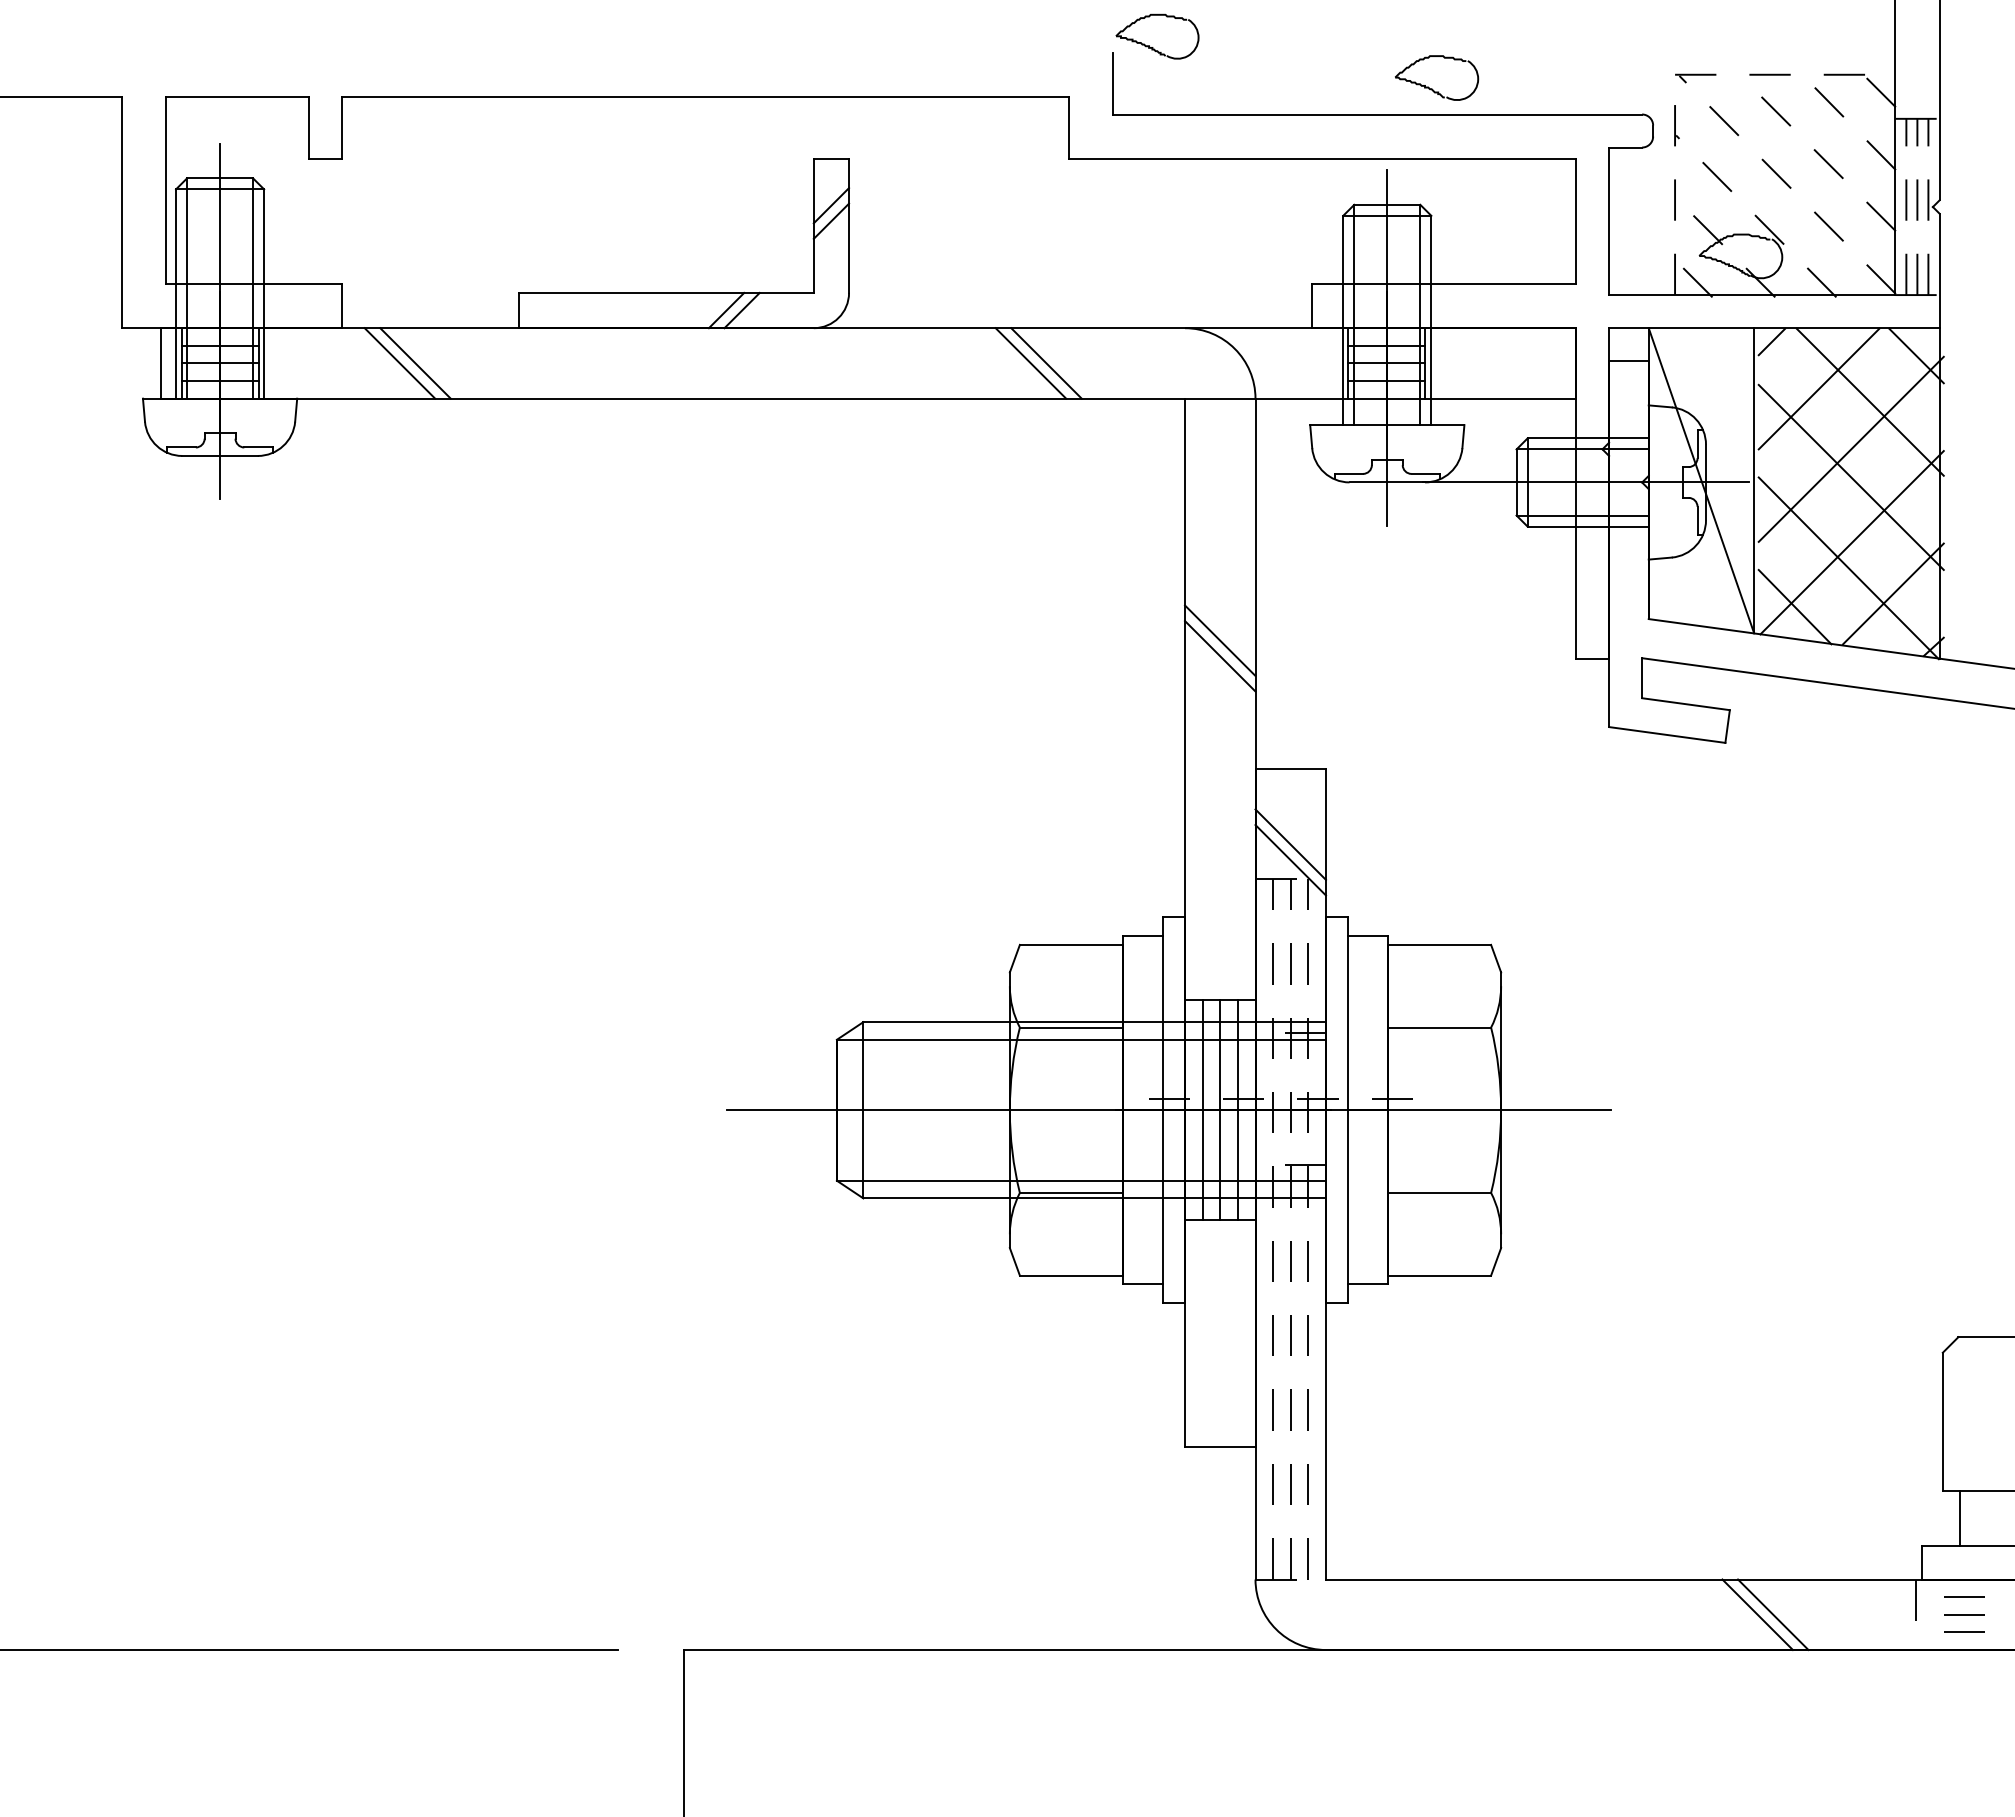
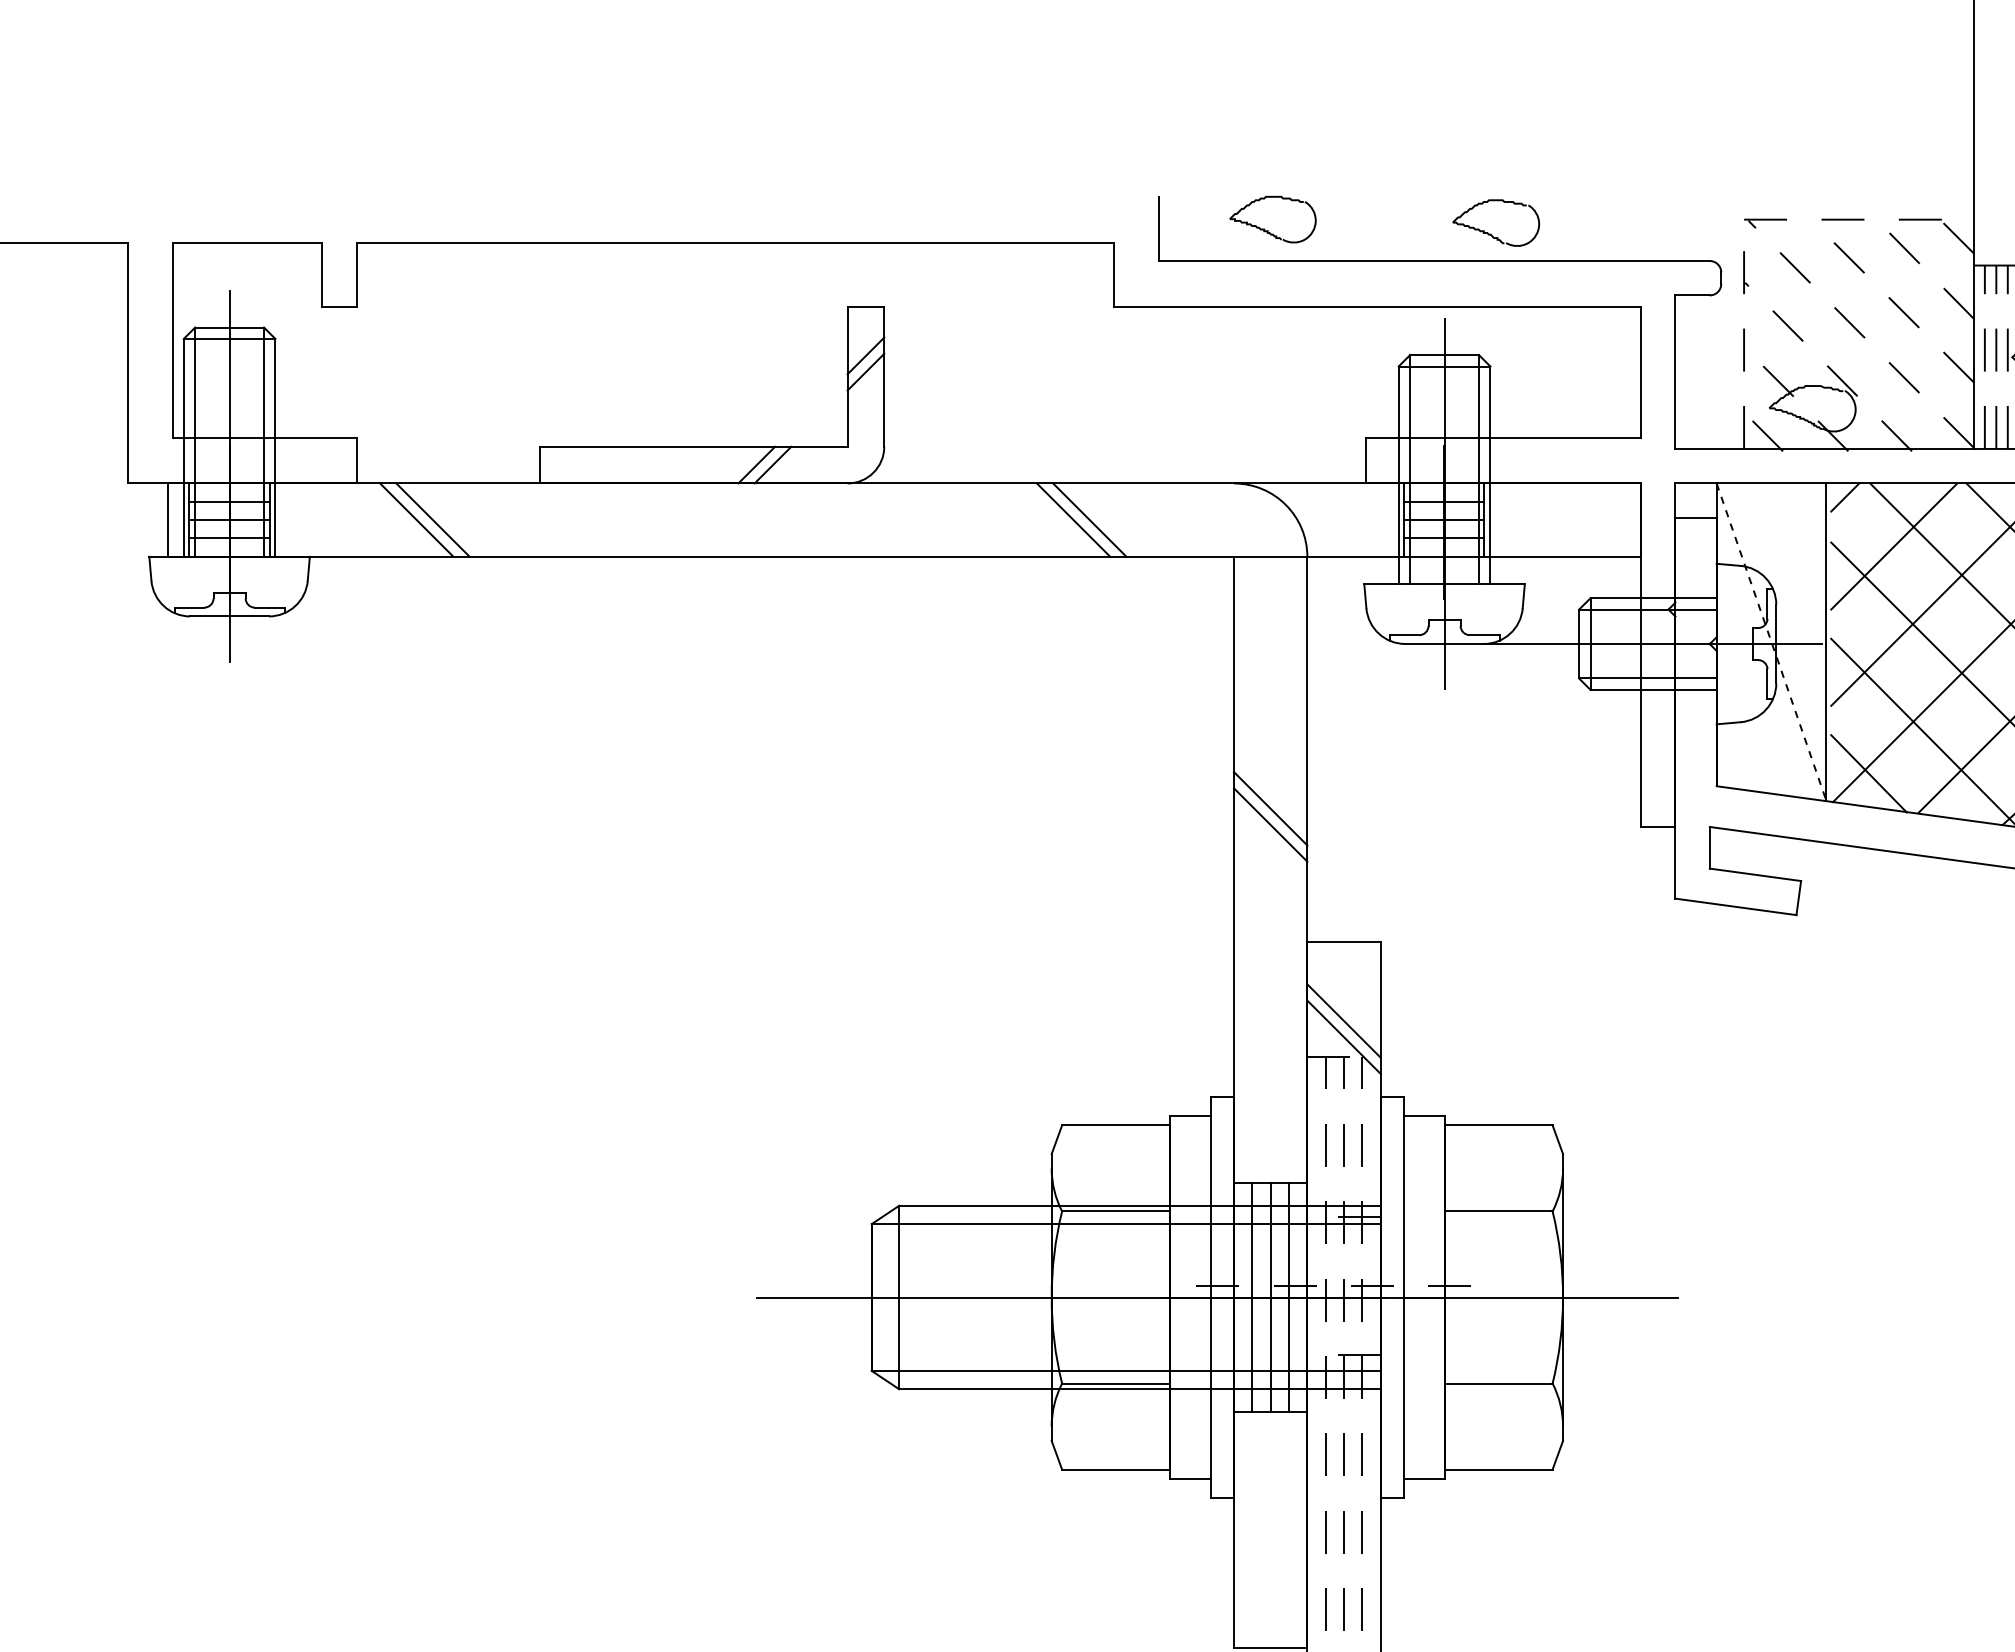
part: (1157, 36) -> (1273, 219), moved
line: (1701, 481) -> (1771, 643), solid -> dashed

